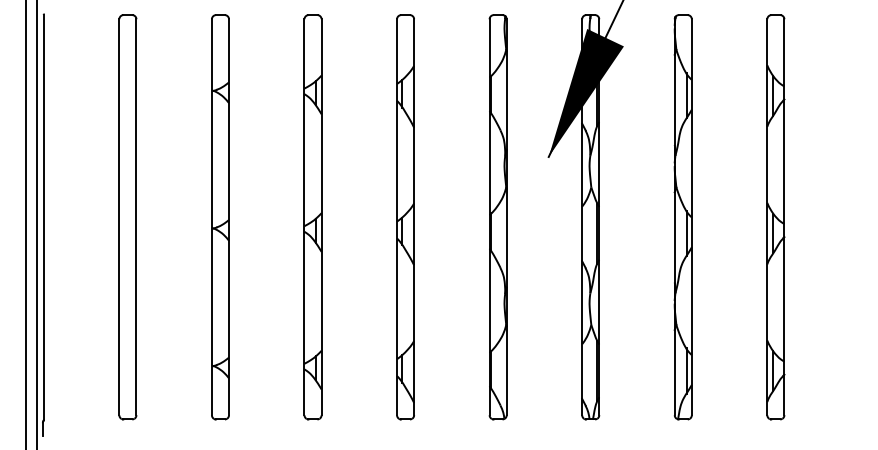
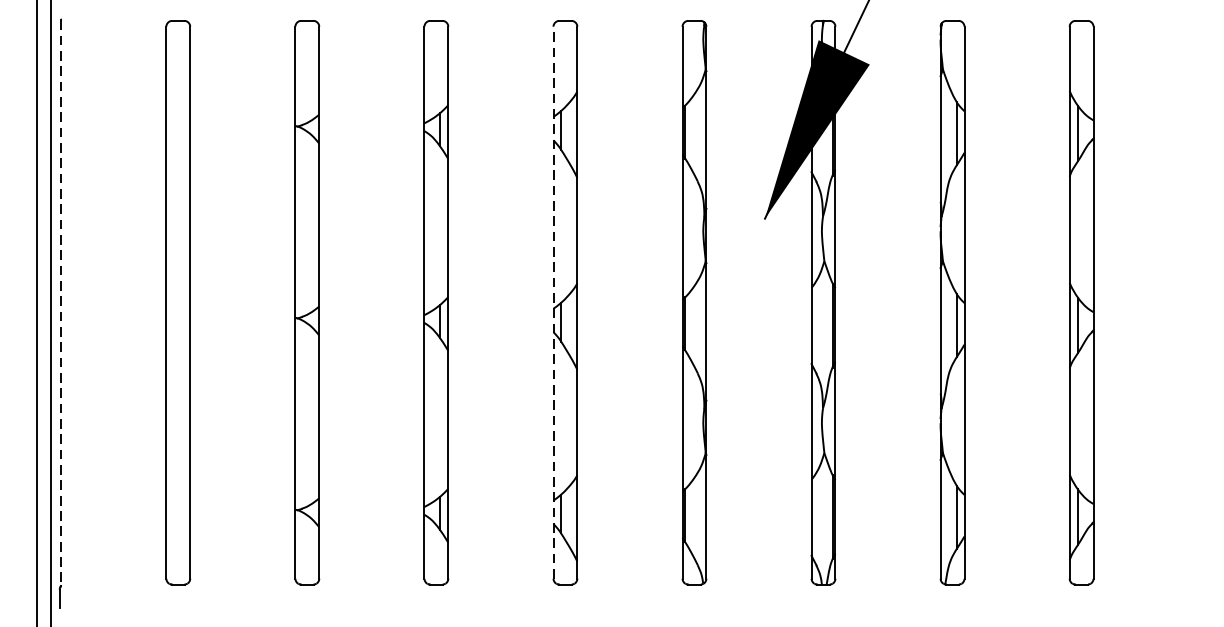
line: (397, 216) -> (554, 301), solid -> dashed
line: (43, 217) -> (60, 303), solid -> dashed

